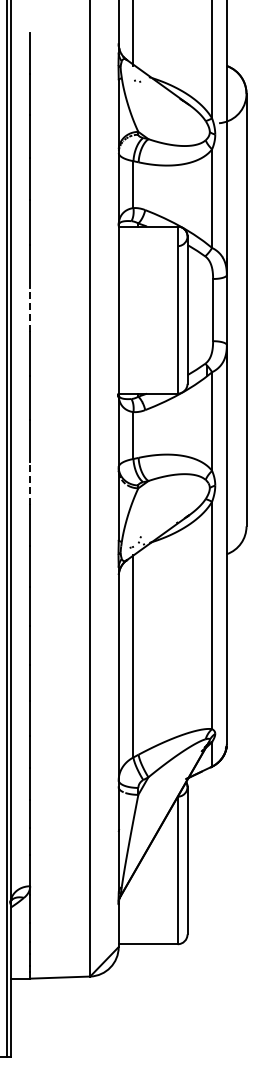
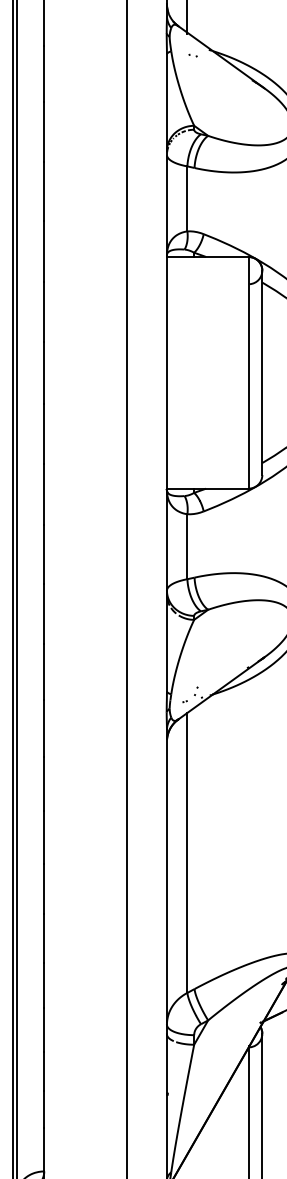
line: (30, 309) -> (44, 371), dashed -> solid
line: (30, 483) -> (44, 613), dashed -> solid

